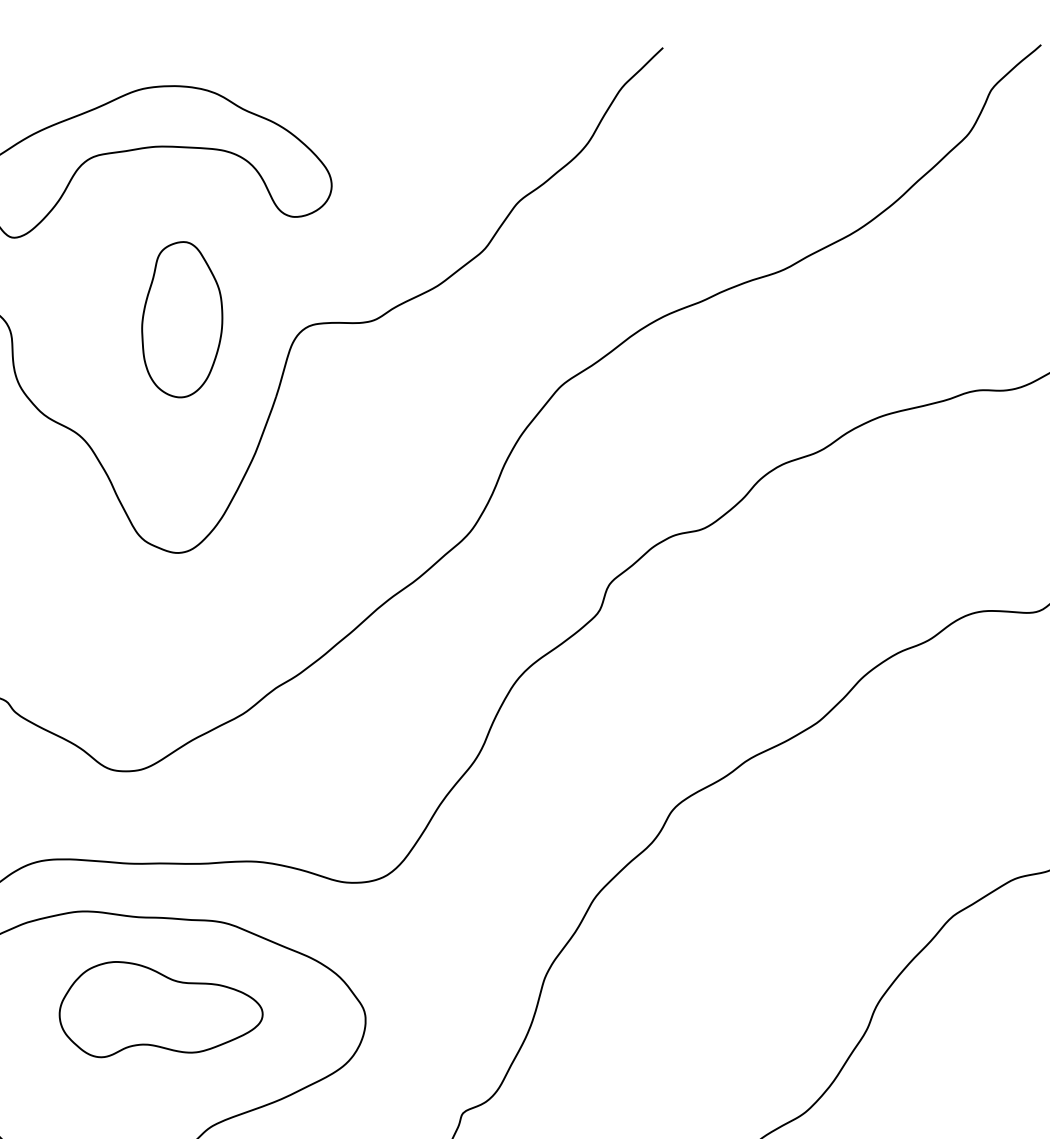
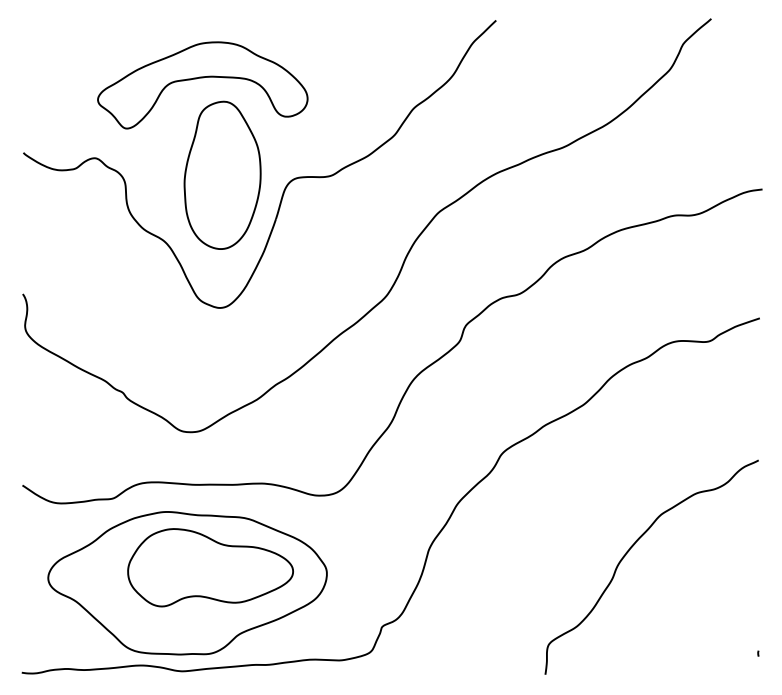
part: (182, 318) -> (222, 174), size x1.67
part: (161, 1009) -> (210, 567), size x1.43

